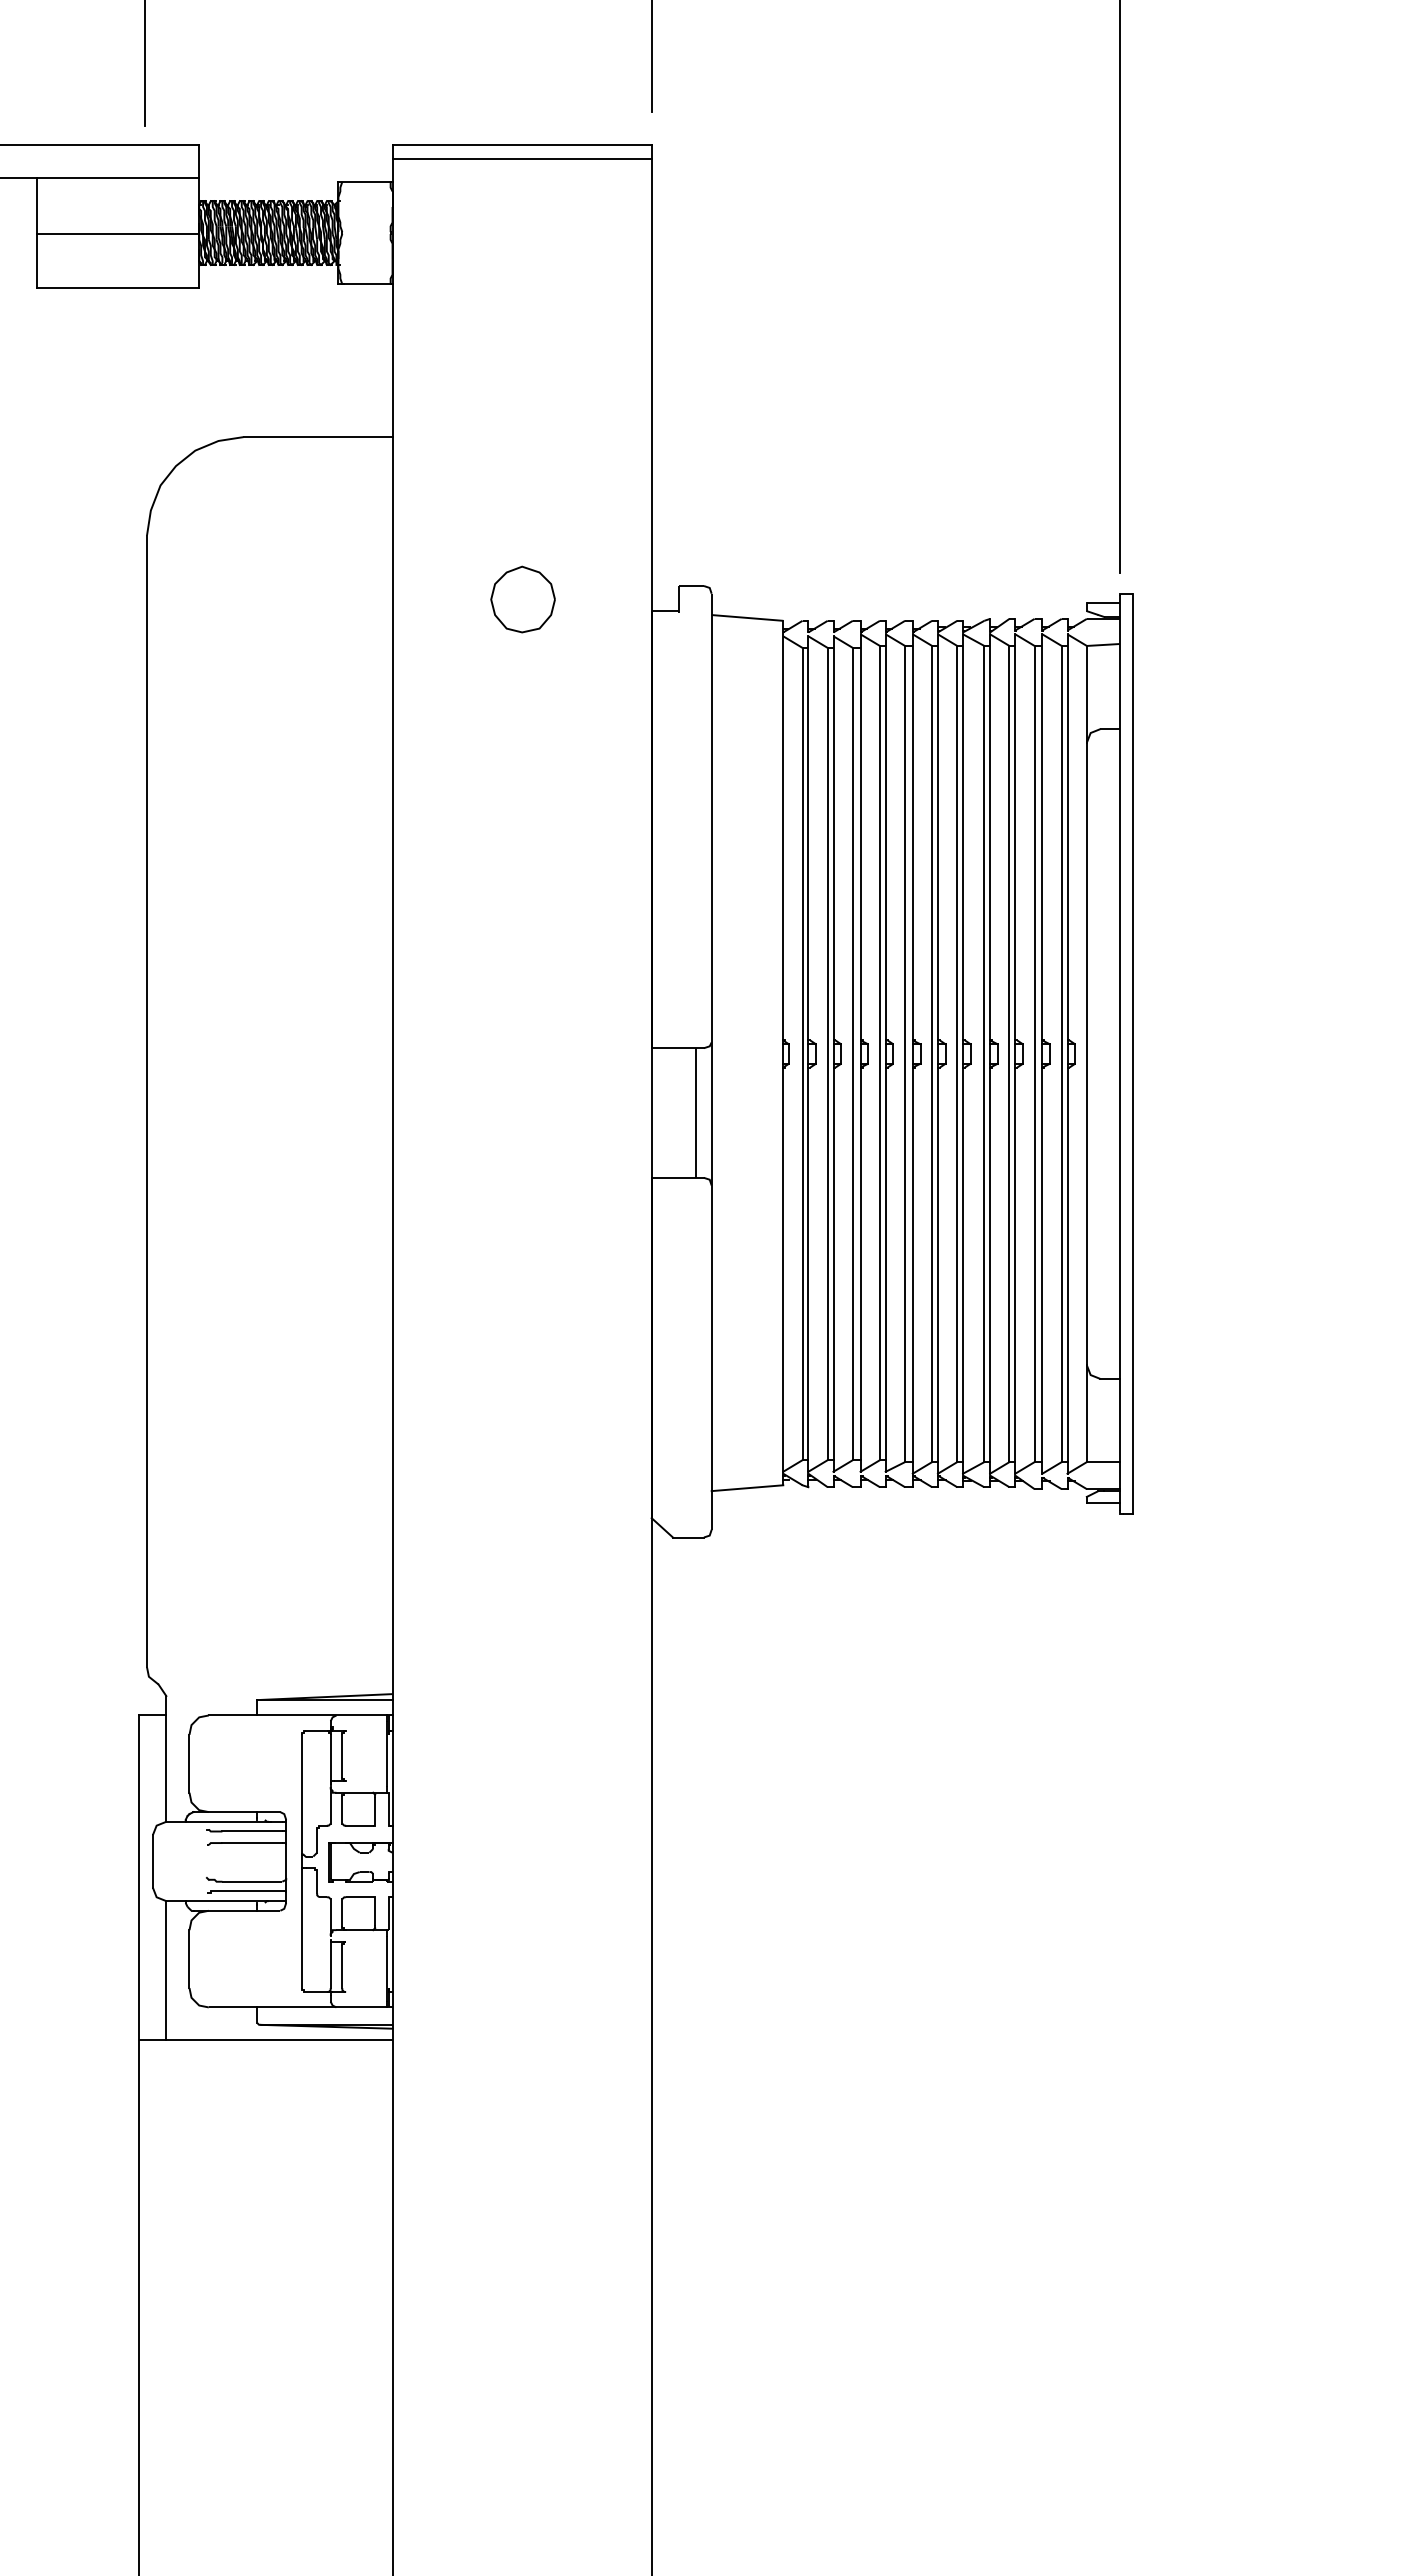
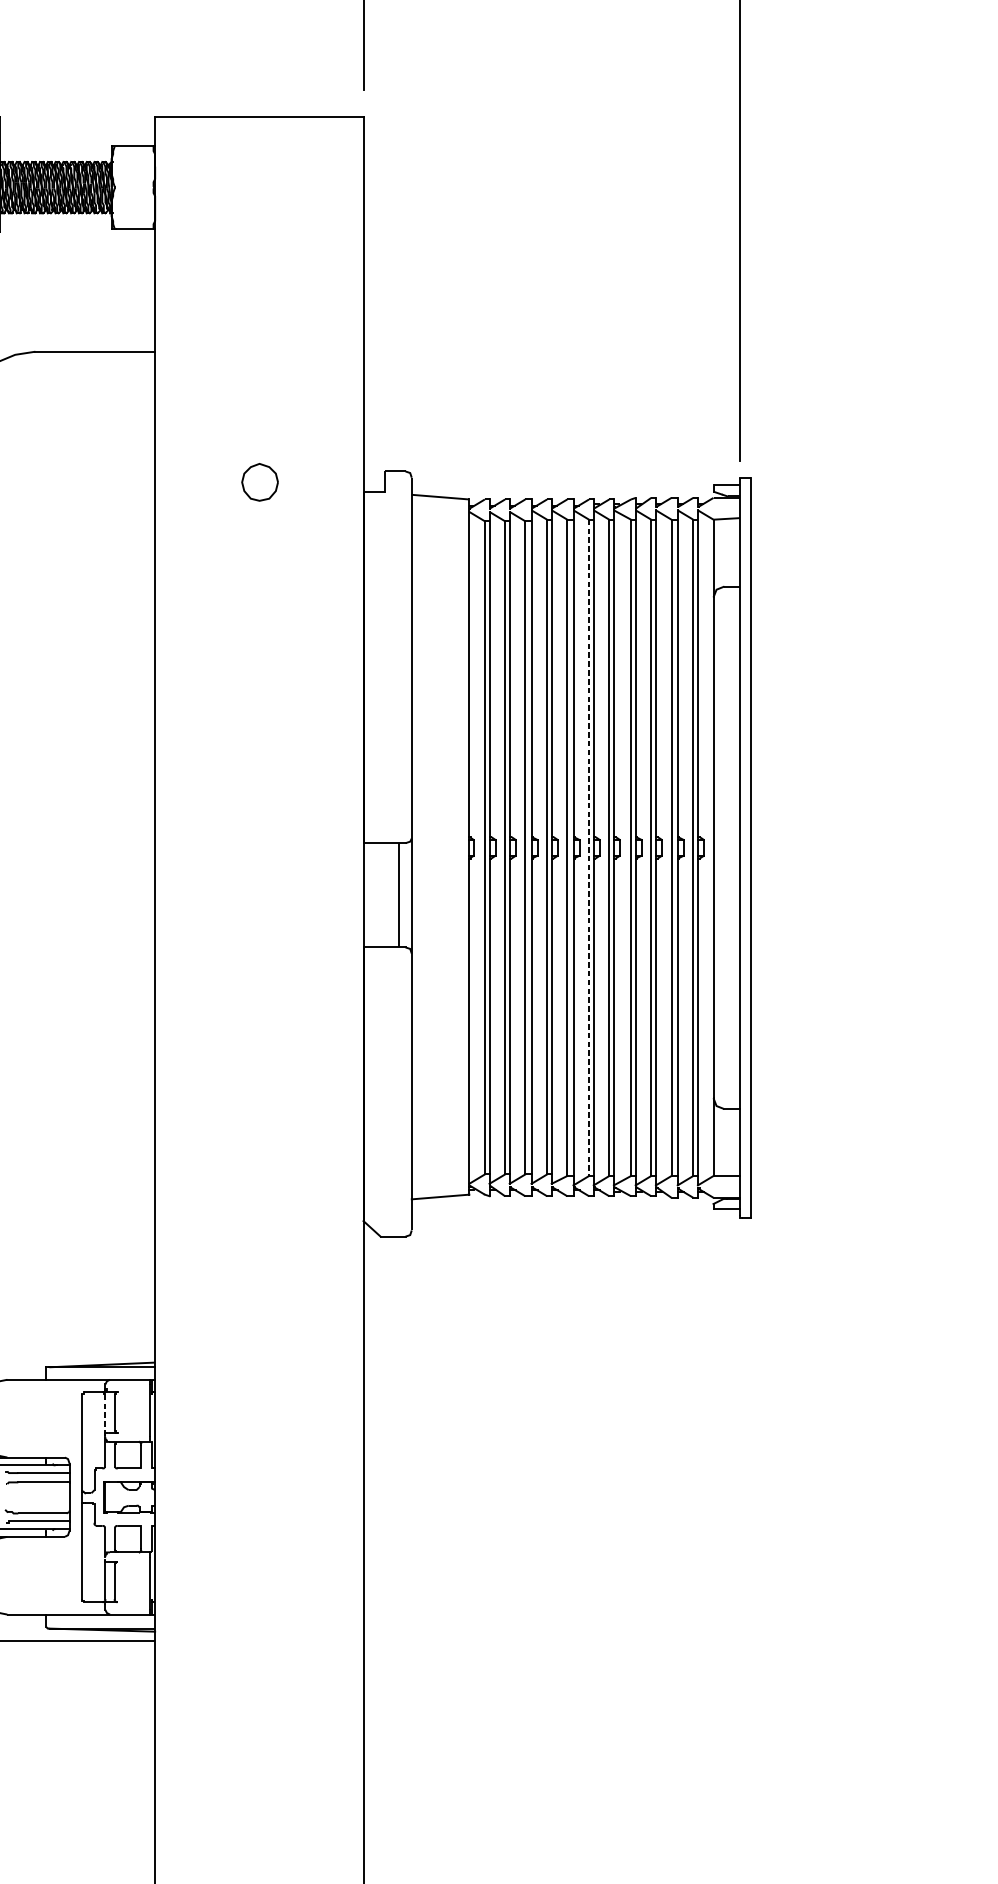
line: (521, 158) -> (258, 127), removed
part: (522, 599) -> (259, 482), size x0.7
line: (932, 1054) -> (589, 848), solid -> dashed
line: (330, 1759) -> (105, 1415), solid -> dashed

